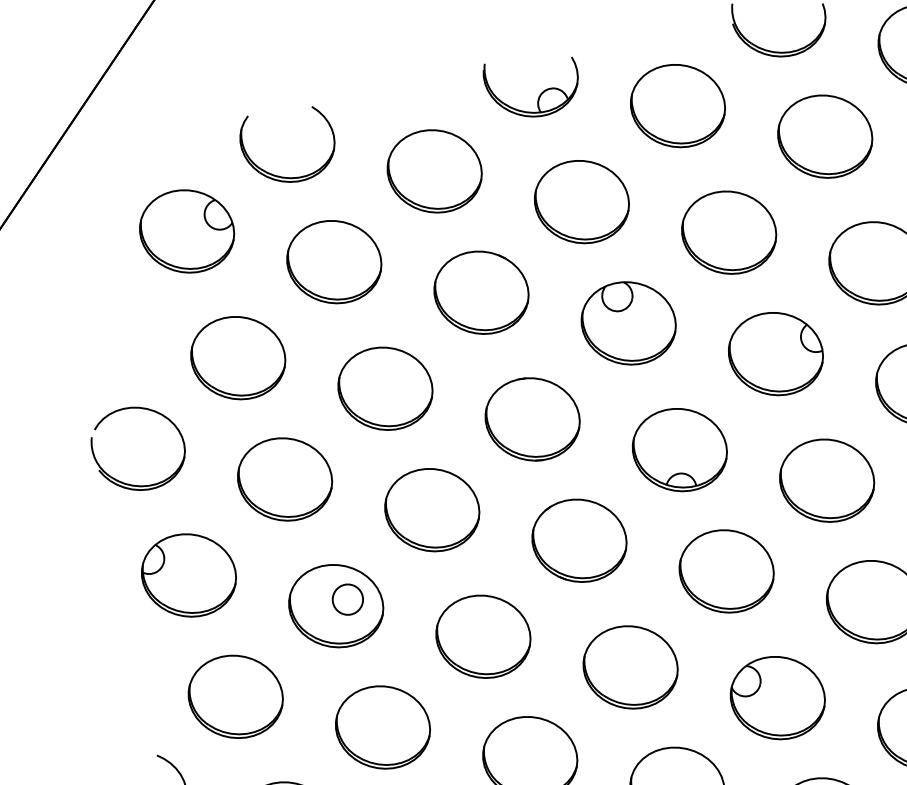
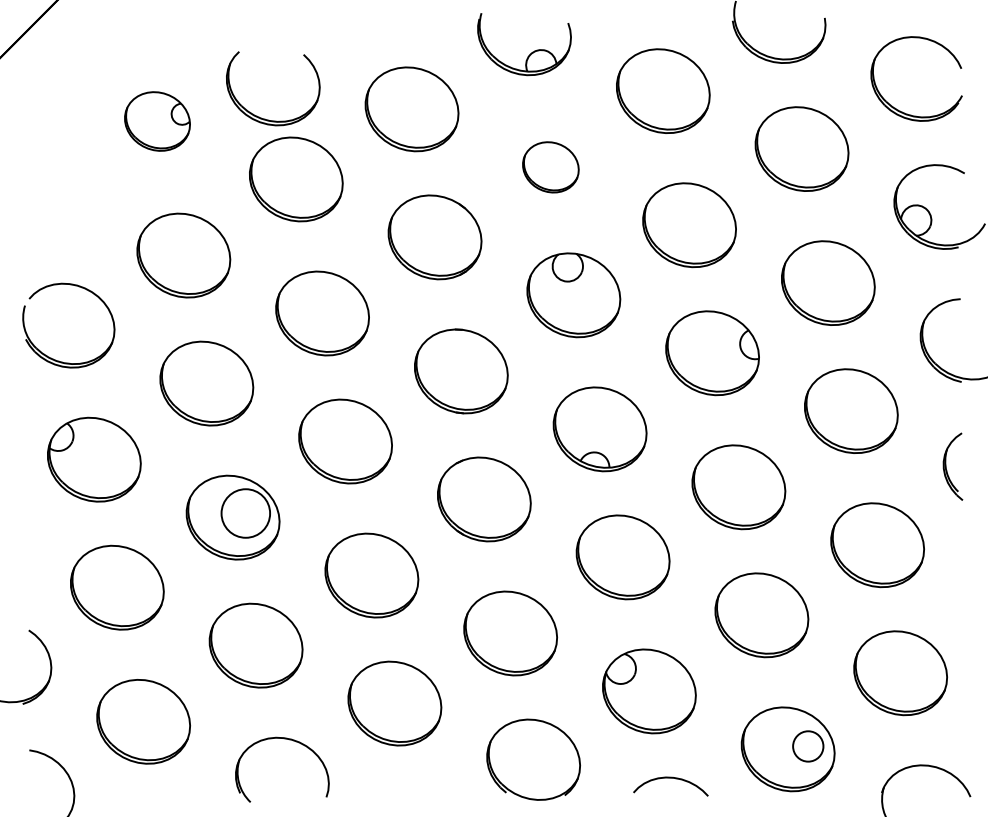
part: (286, 176) -> (265, 118), moved
part: (581, 202) -> (550, 167), size x0.6
part: (187, 231) -> (157, 121), size x0.7
circle: (347, 599) -> (245, 513), size x1.6

